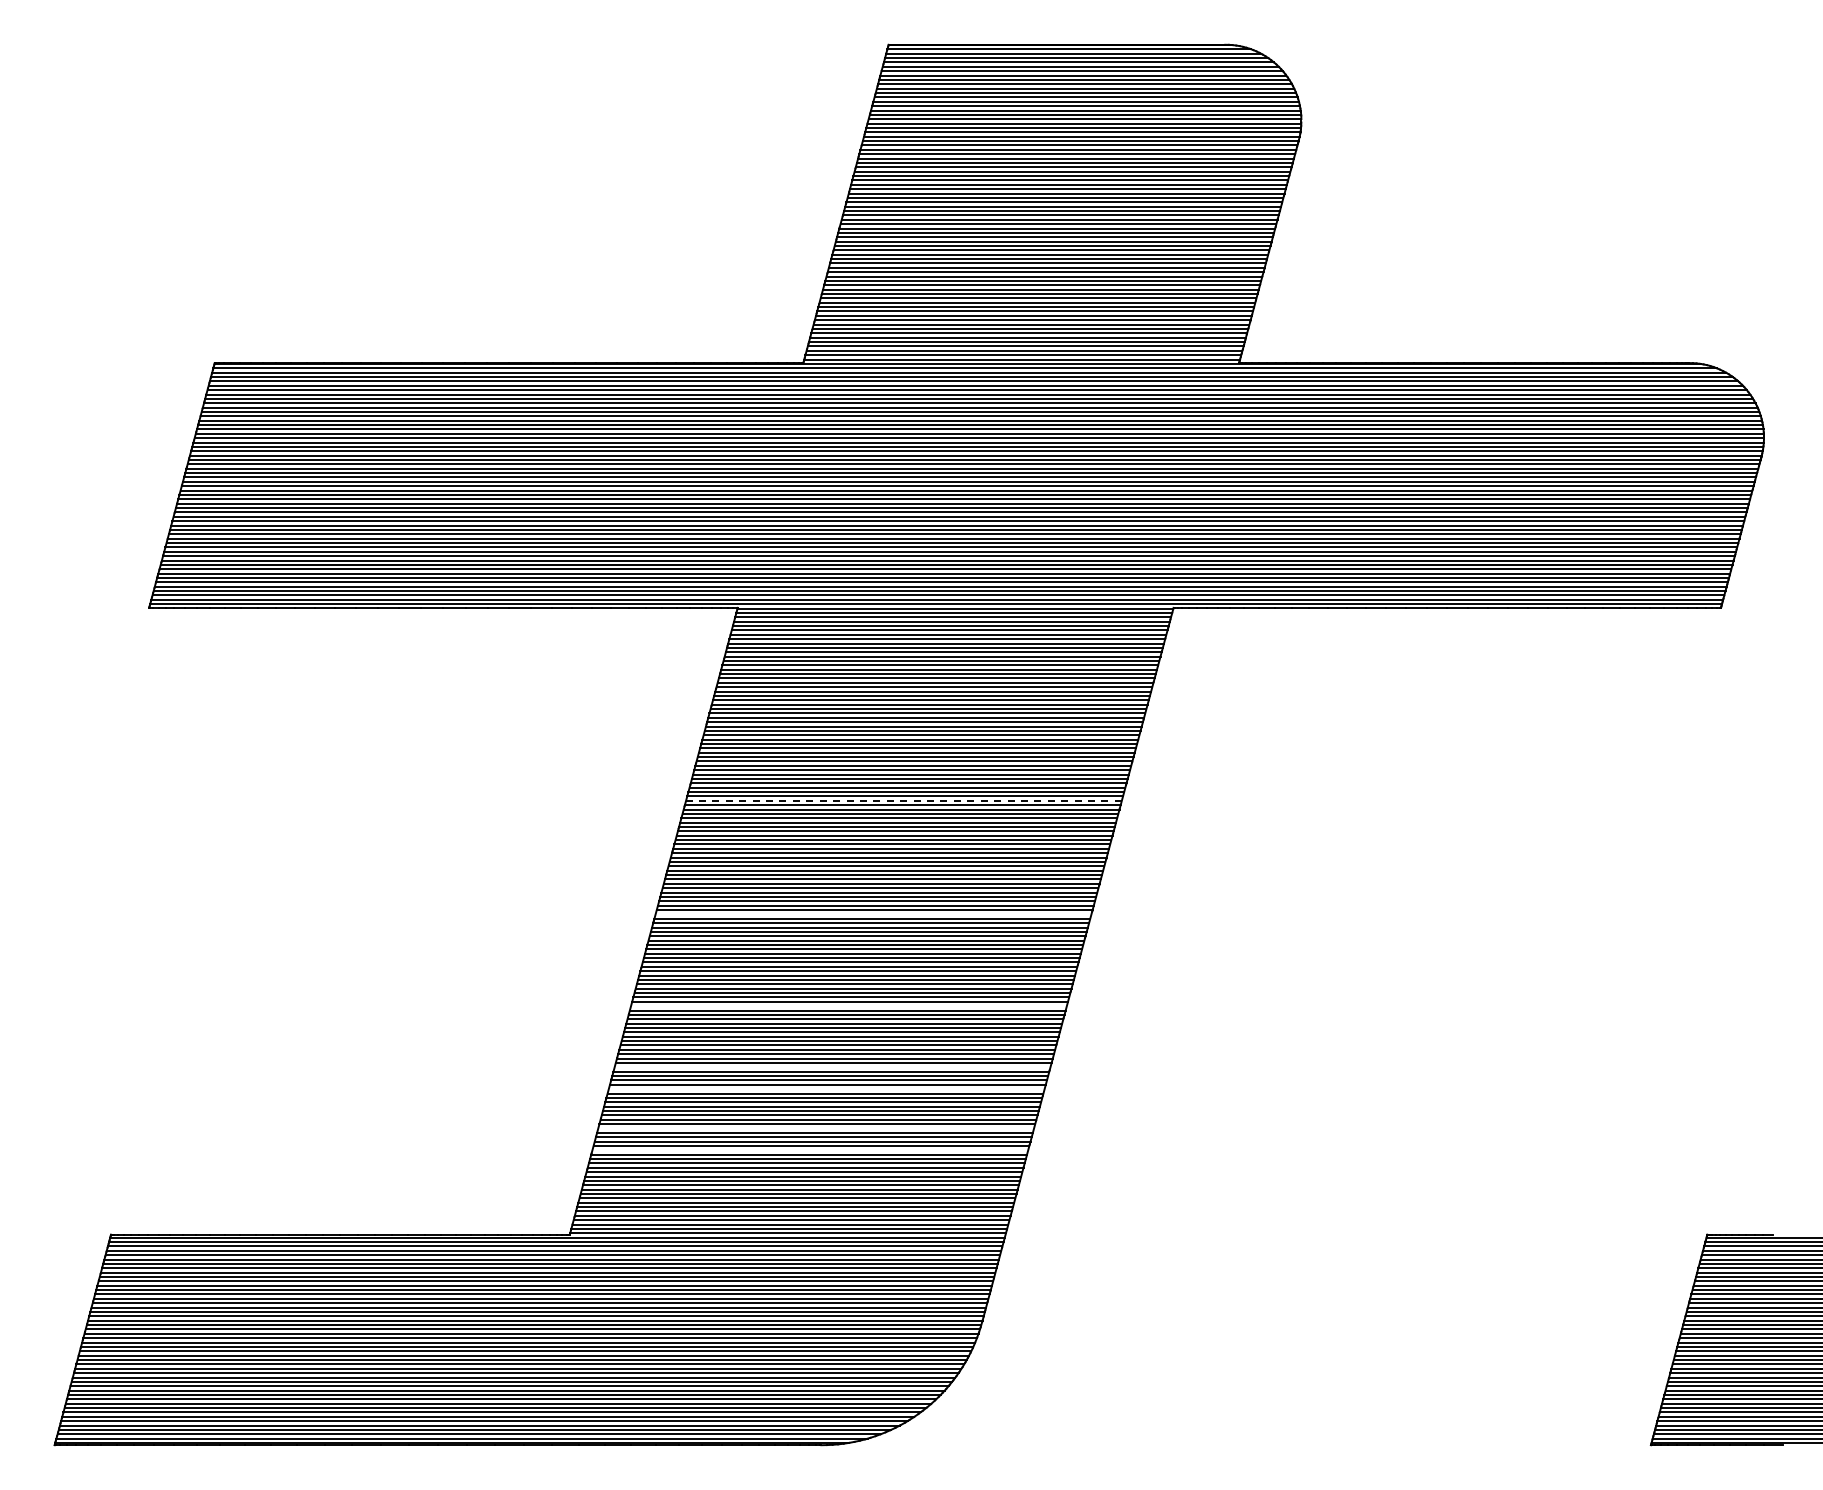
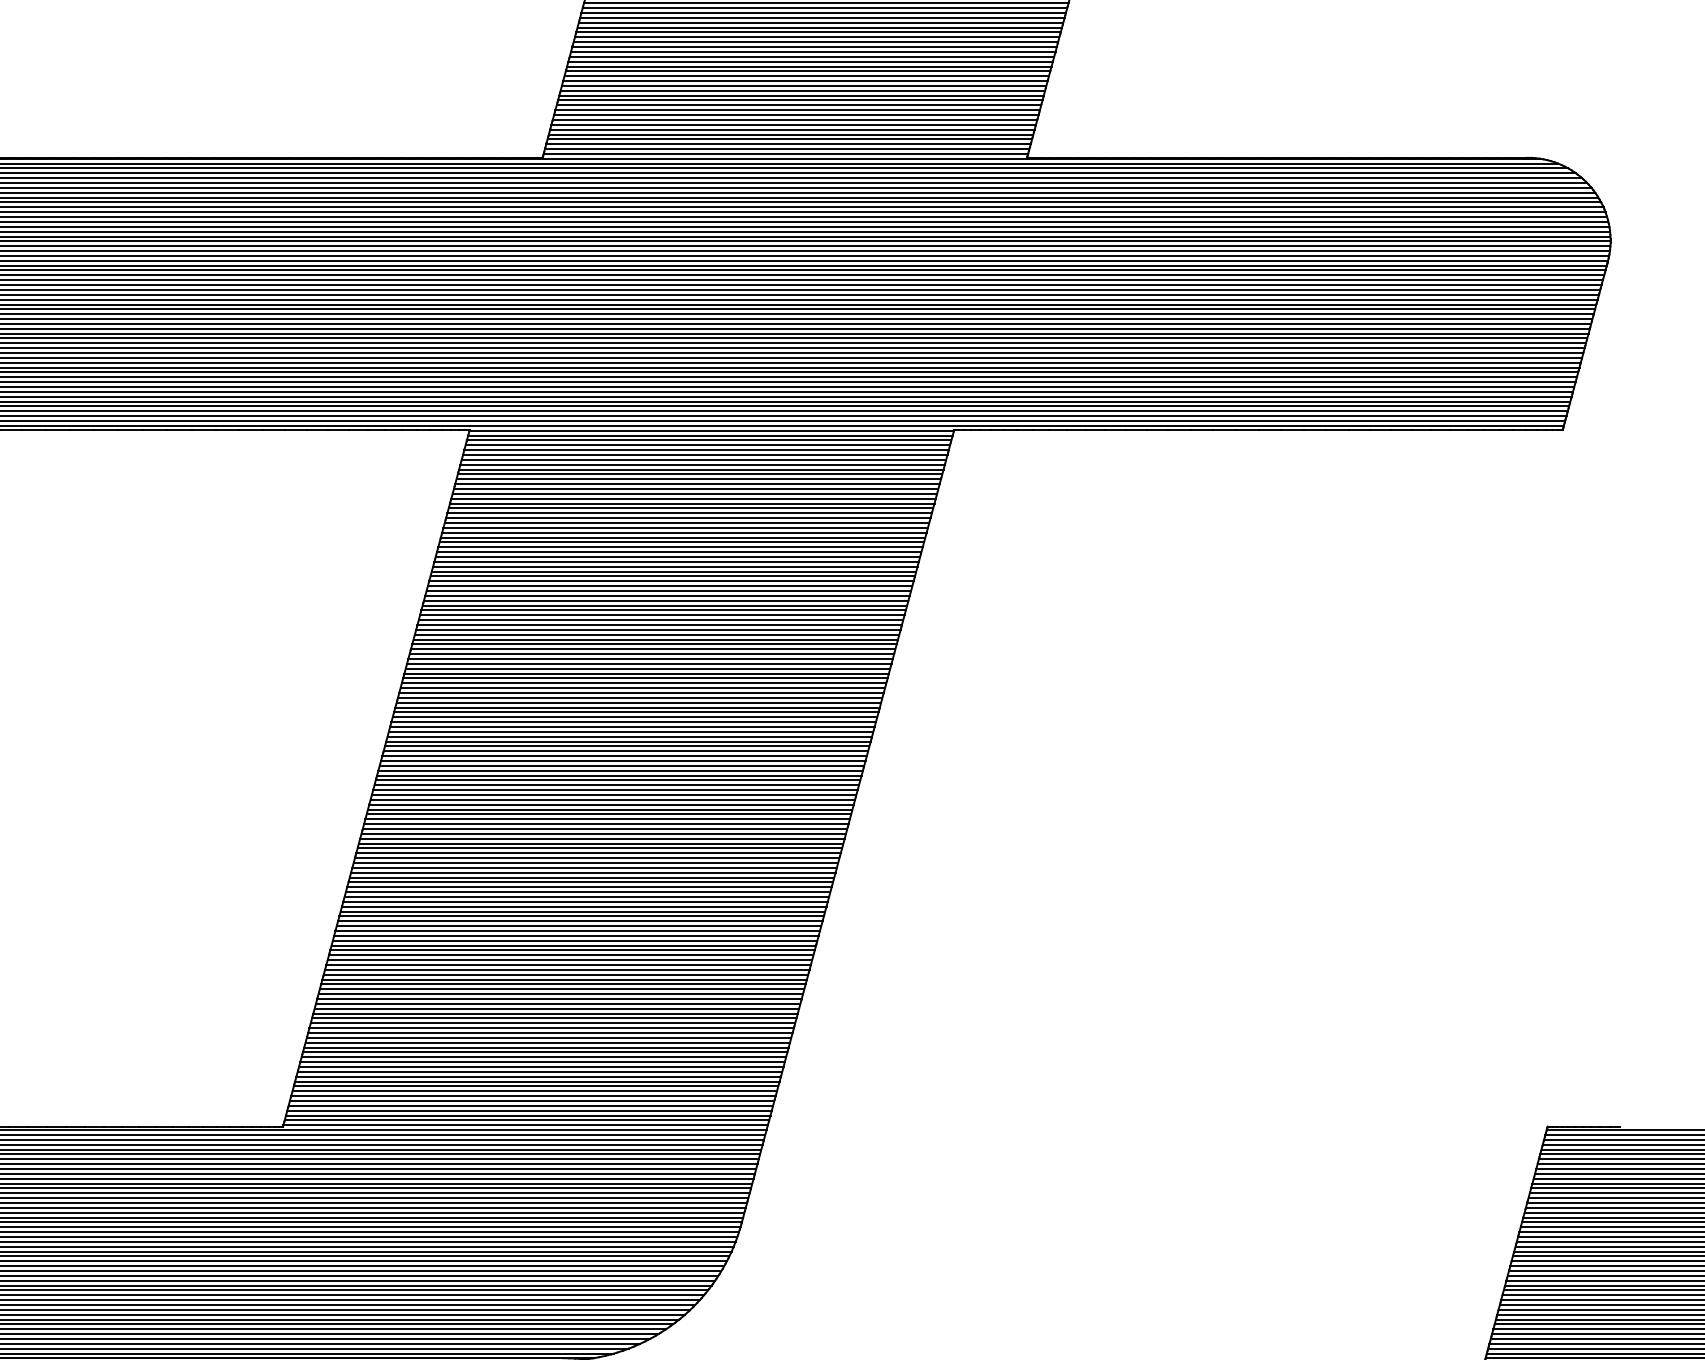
line: (903, 800) -> (653, 644), dashed -> solid
line: (873, 914) -> (620, 770), added
line: (848, 1006) -> (592, 873), added
line: (832, 1067) -> (575, 940), added
line: (826, 1089) -> (568, 965), added
line: (816, 1128) -> (557, 1008), added
line: (810, 1150) -> (550, 1033), added

